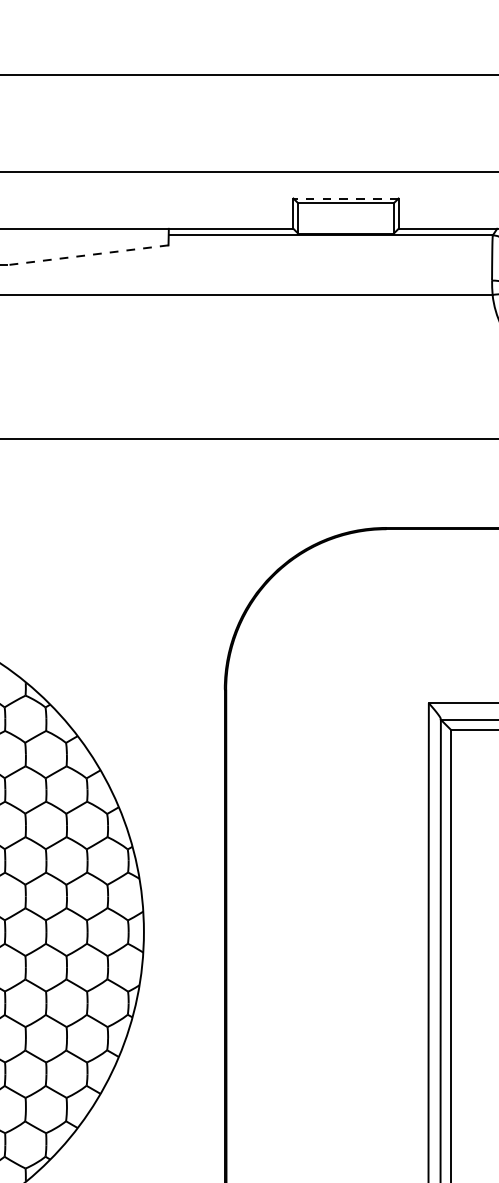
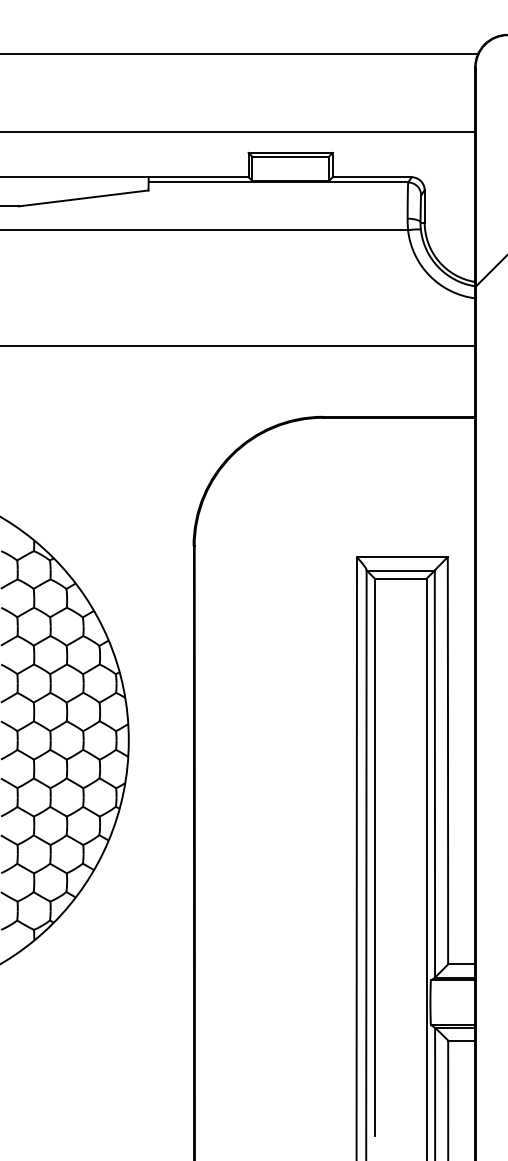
line: (345, 197) -> (290, 152), dashed -> solid
line: (87, 255) -> (83, 198), dashed -> solid

